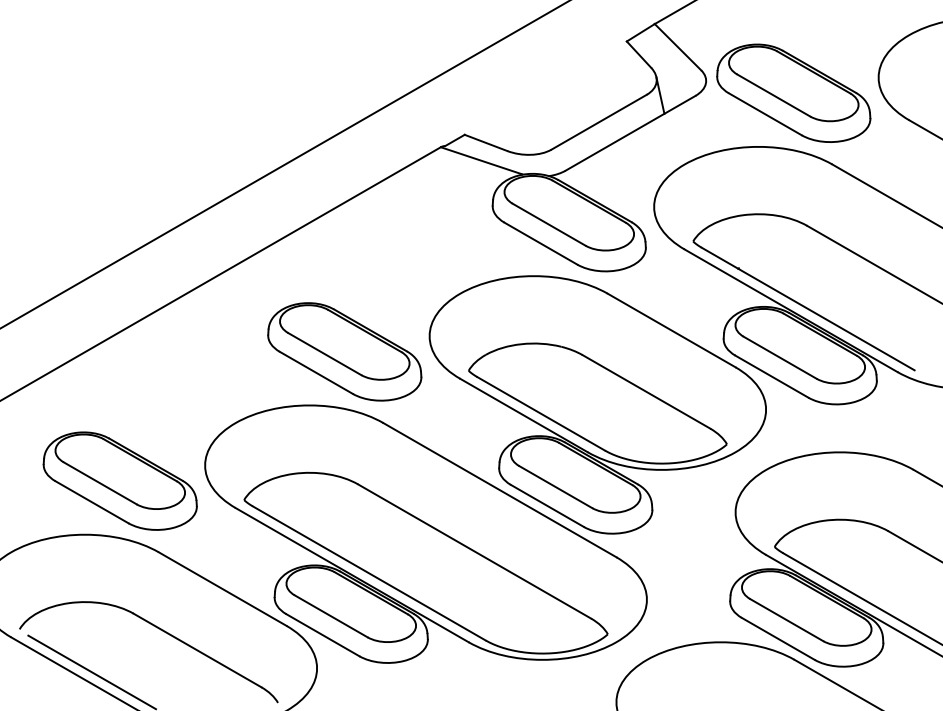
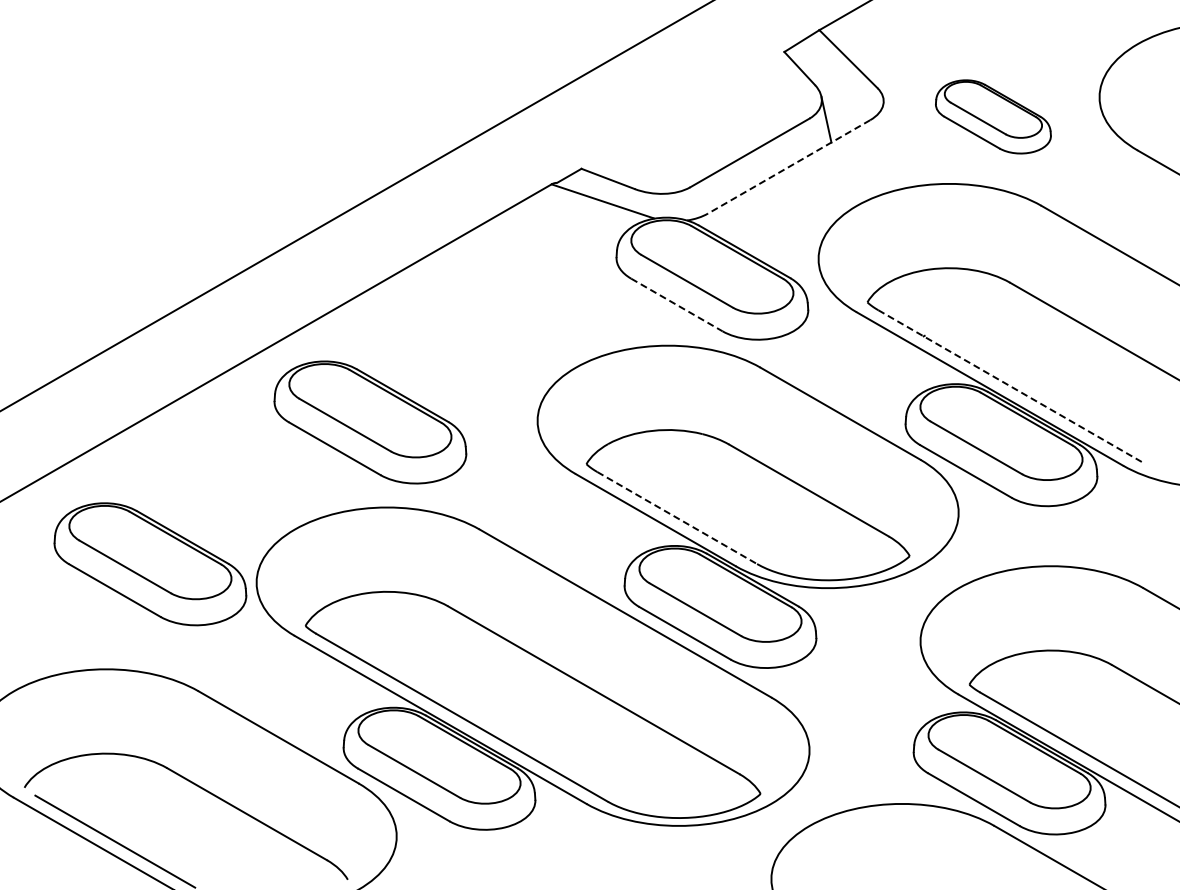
part: (793, 93) -> (993, 116), size x0.6
line: (630, 132) -> (789, 166), solid -> dashed
line: (540, 244) -> (676, 305), solid -> dashed
line: (808, 308) -> (1011, 386), solid -> dashed
part: (344, 351) -> (370, 422), moved
line: (541, 414) -> (677, 518), solid -> dashed
part: (120, 481) -> (150, 564), moved

